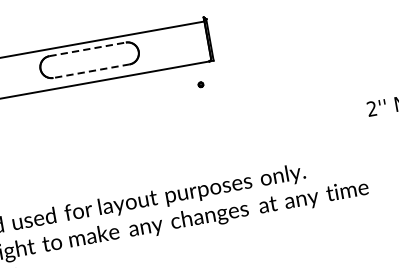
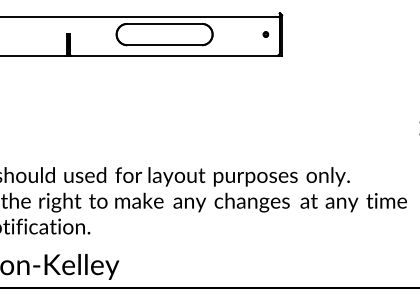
line: (88, 48) -> (165, 23), dashed -> solid
line: (91, 71) -> (164, 45), dashed -> solid
part: (200, 84) -> (265, 34), moved

